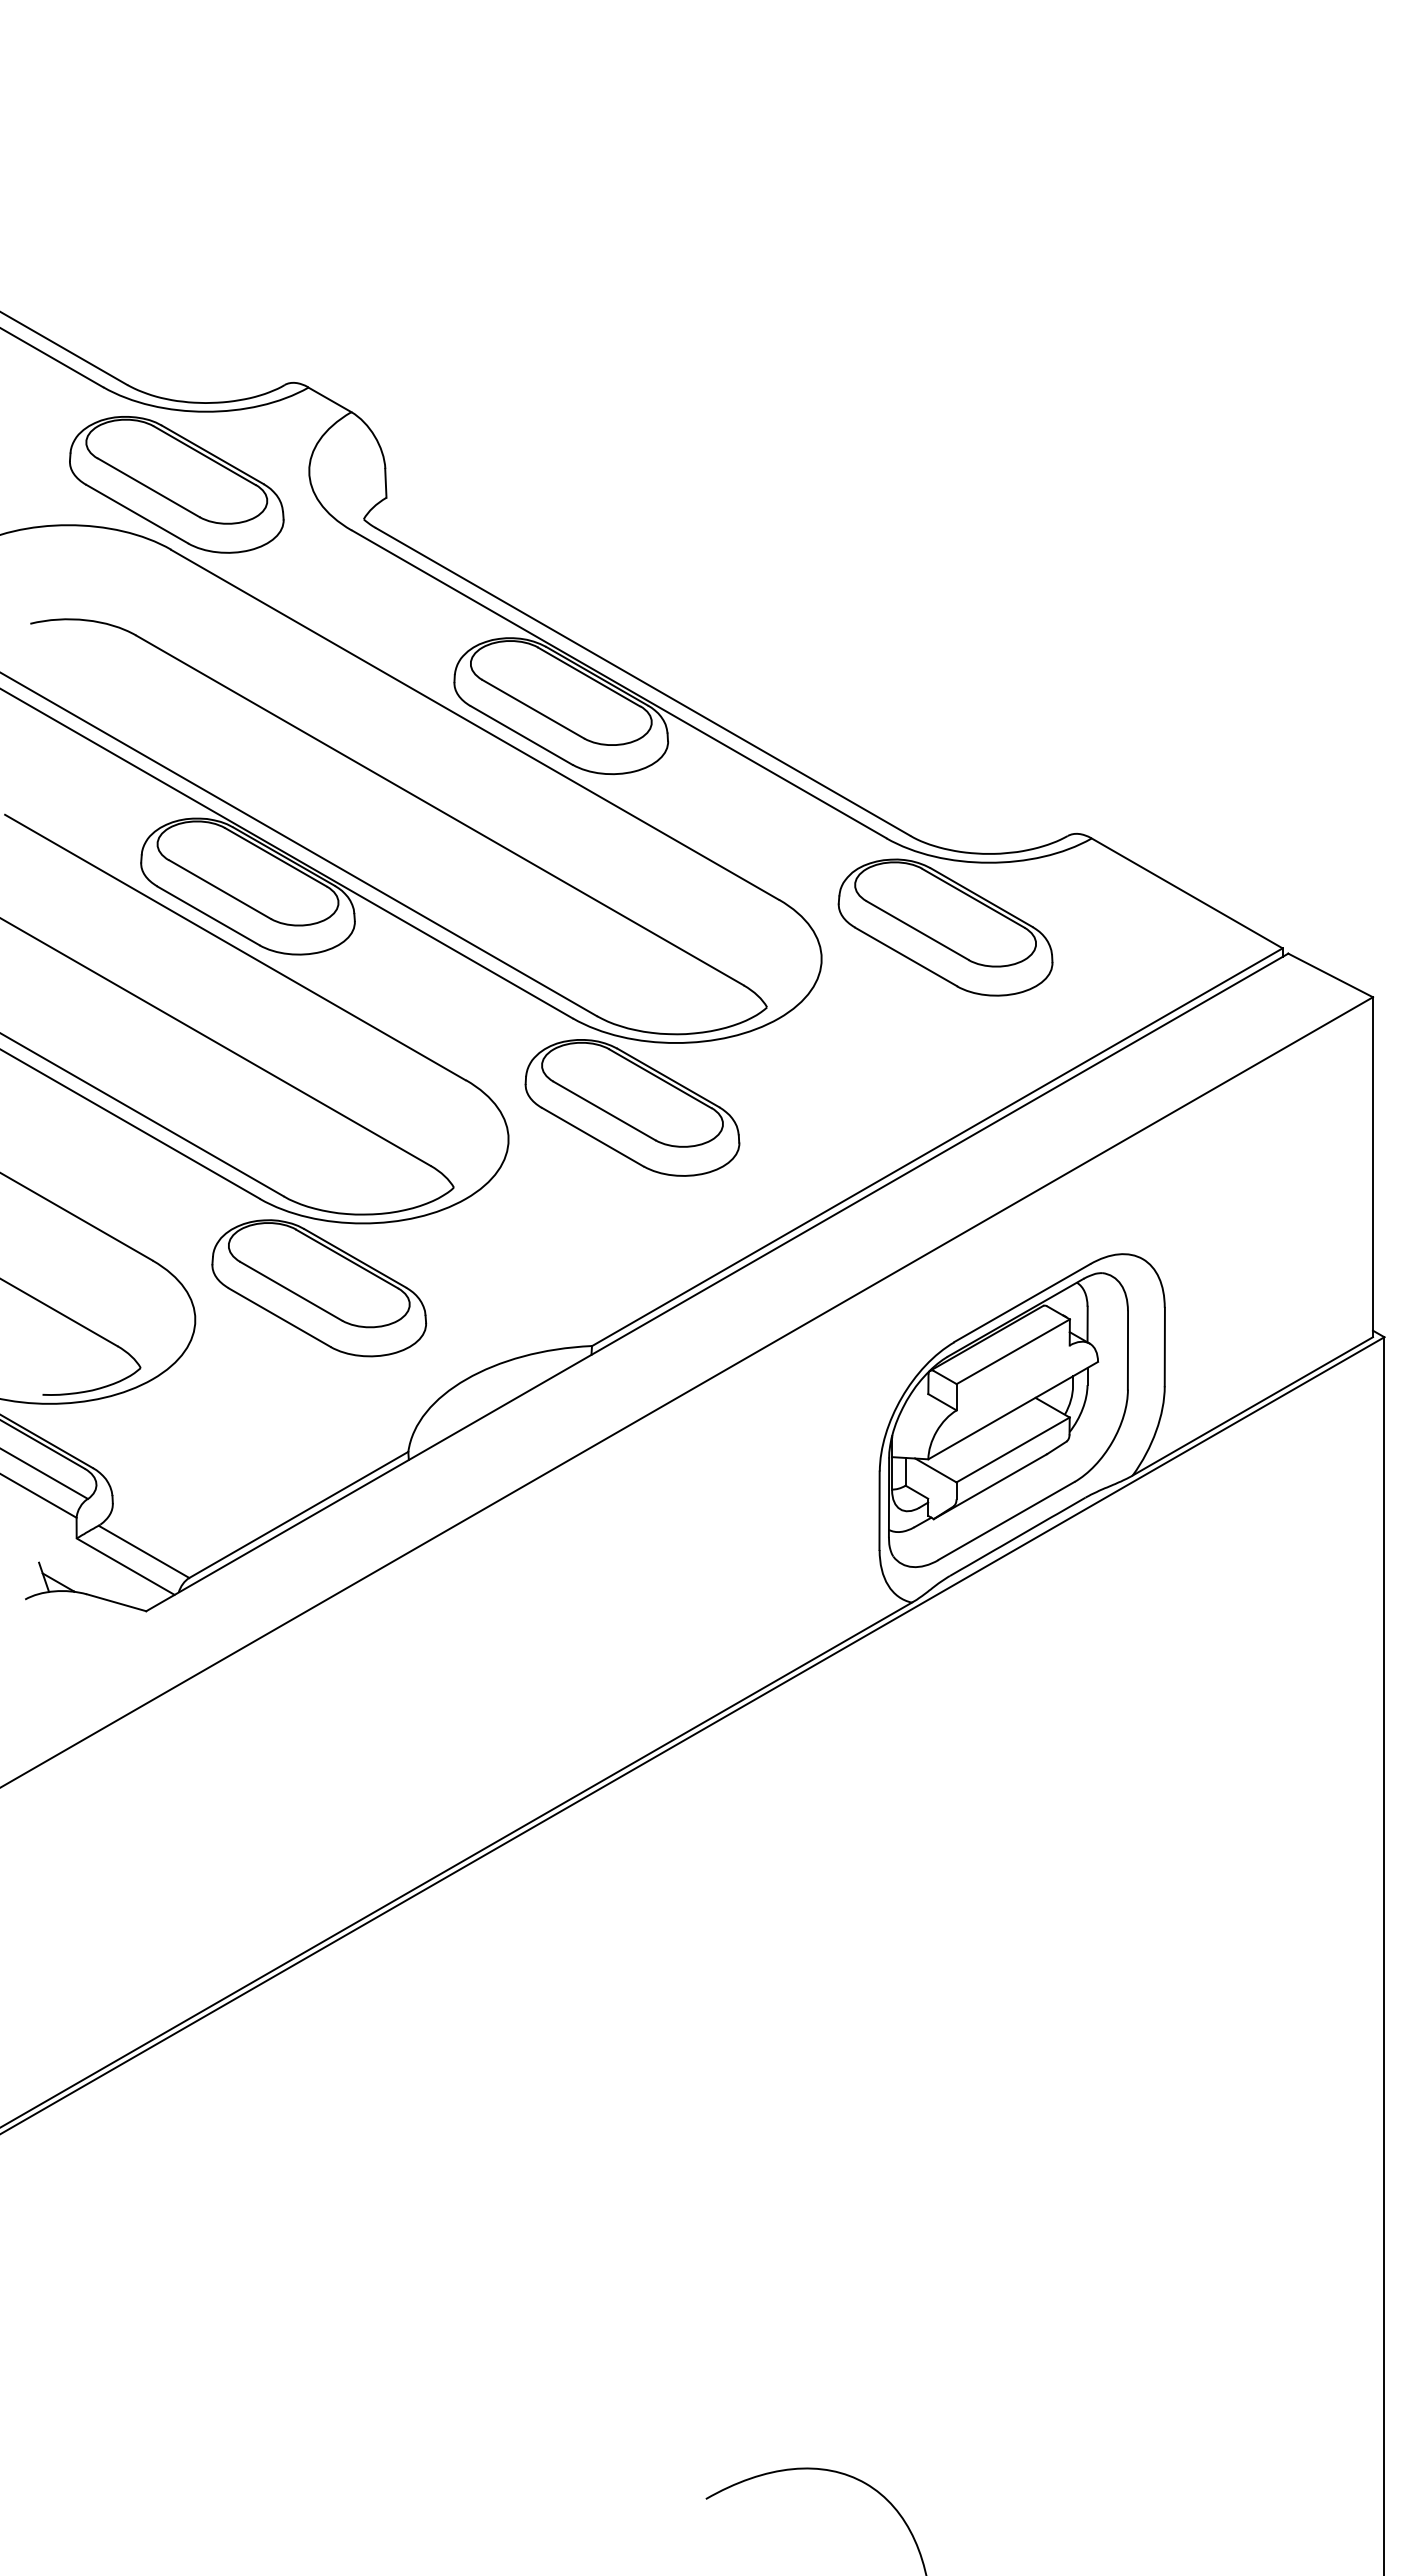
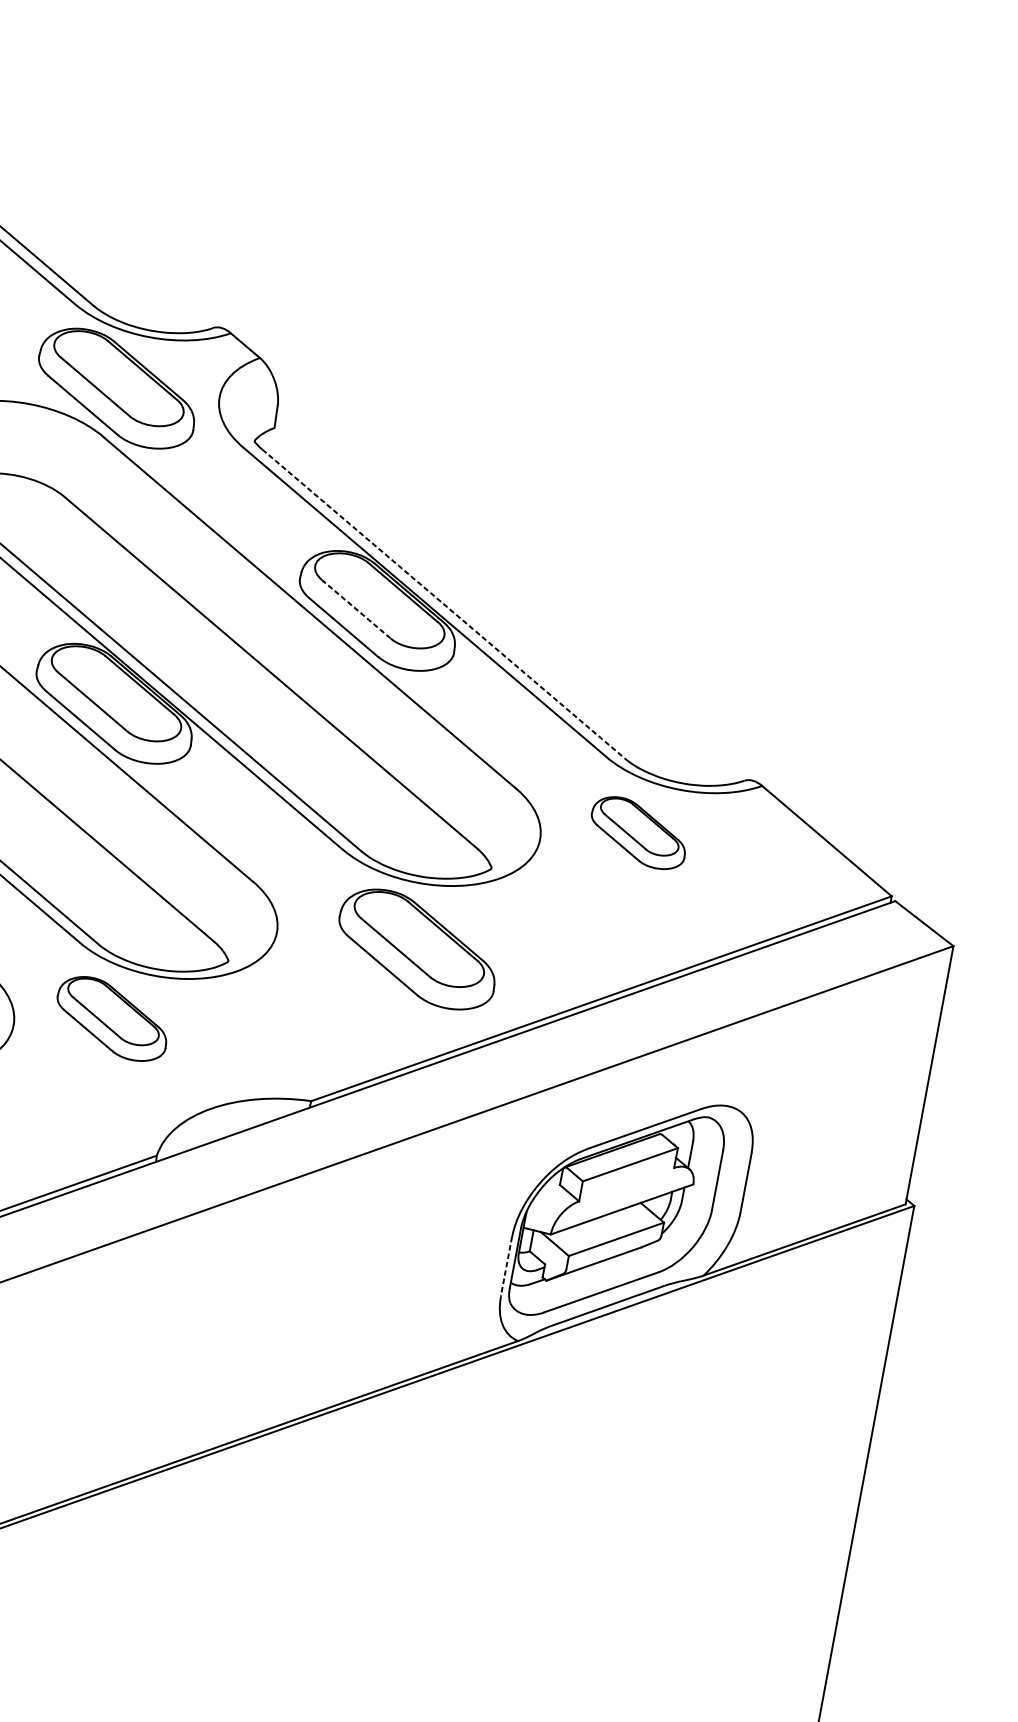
line: (643, 682) -> (443, 604), solid -> dashed
line: (533, 709) -> (356, 609), solid -> dashed
part: (945, 927) -> (638, 833), size x0.6
part: (632, 1107) -> (417, 949), moved
part: (319, 1288) -> (112, 1019), size x0.7
line: (879, 1511) -> (506, 1267), solid -> dashed

